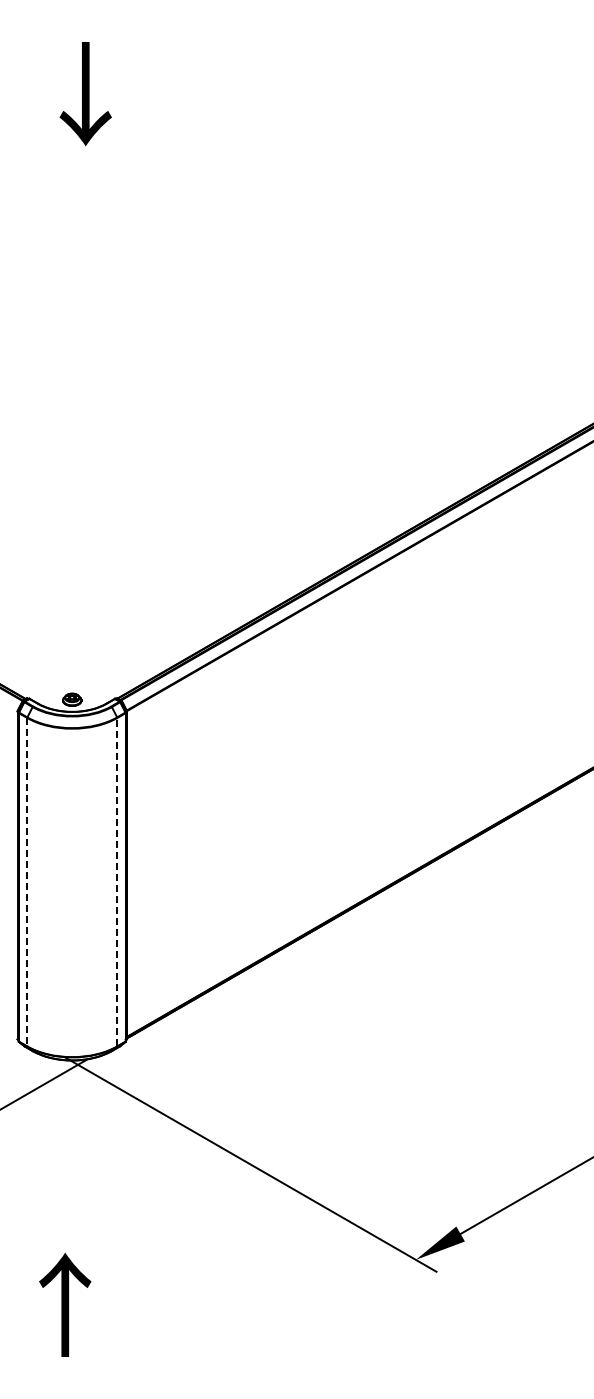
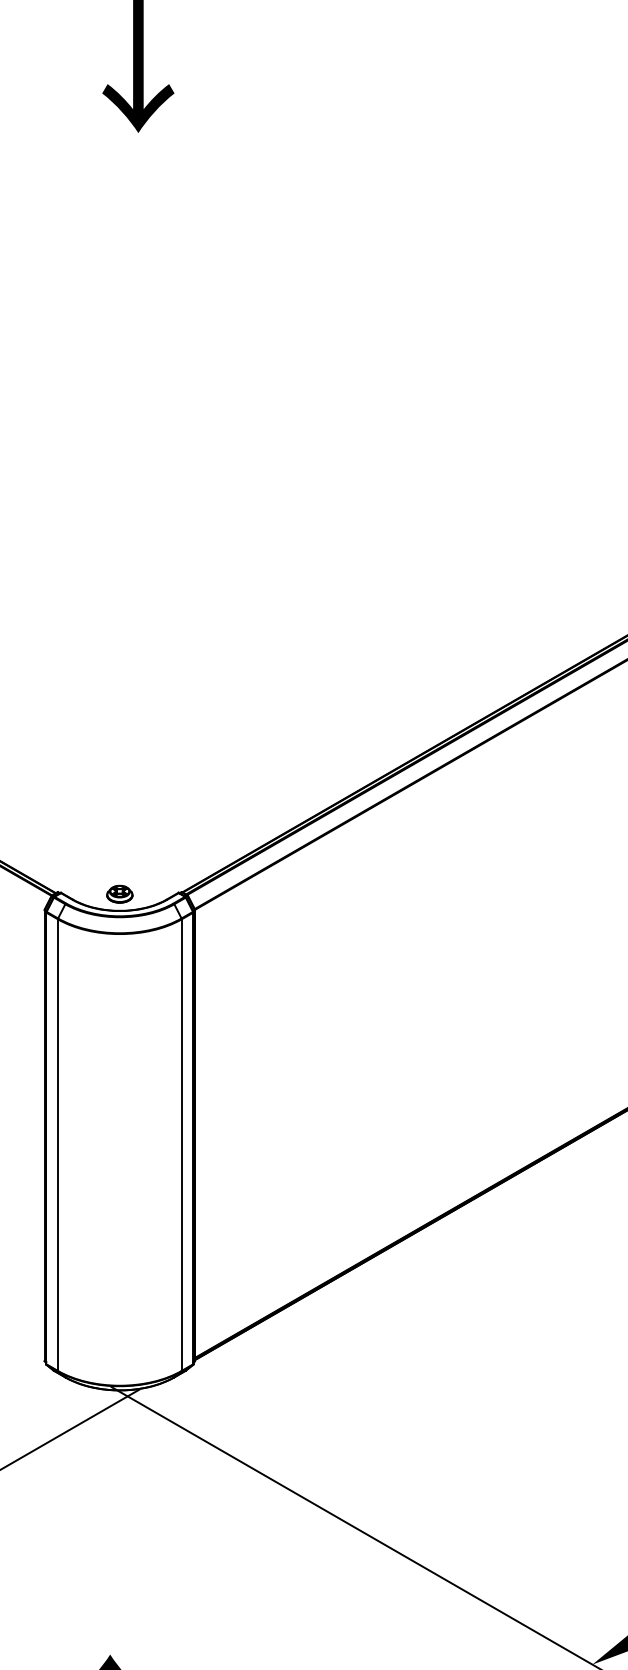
line: (117, 881) -> (182, 1144), dashed -> solid
line: (27, 882) -> (58, 1145), dashed -> solid

